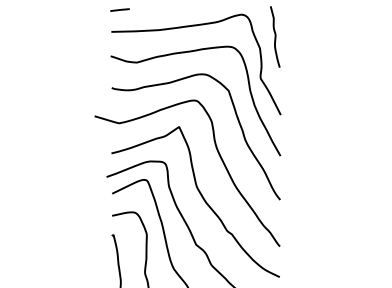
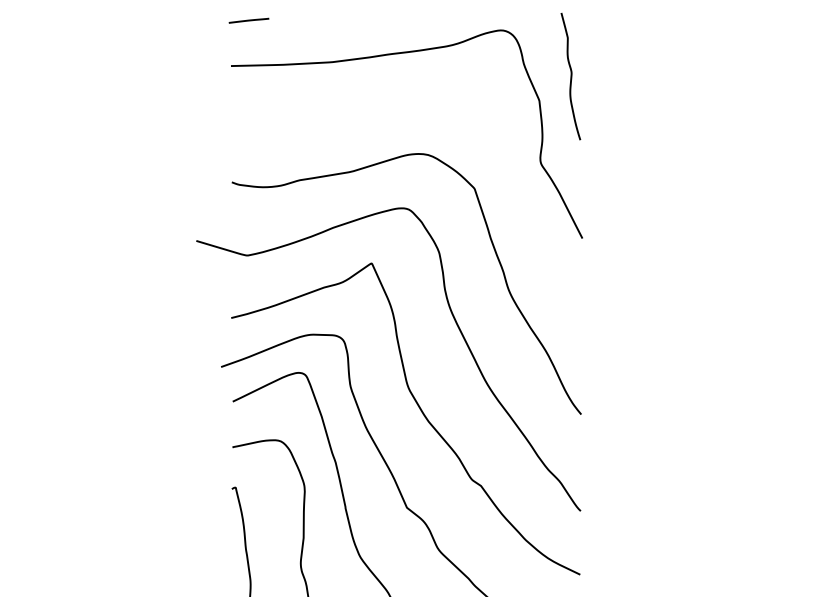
curve: (191, 52) -> (397, 108), removed

